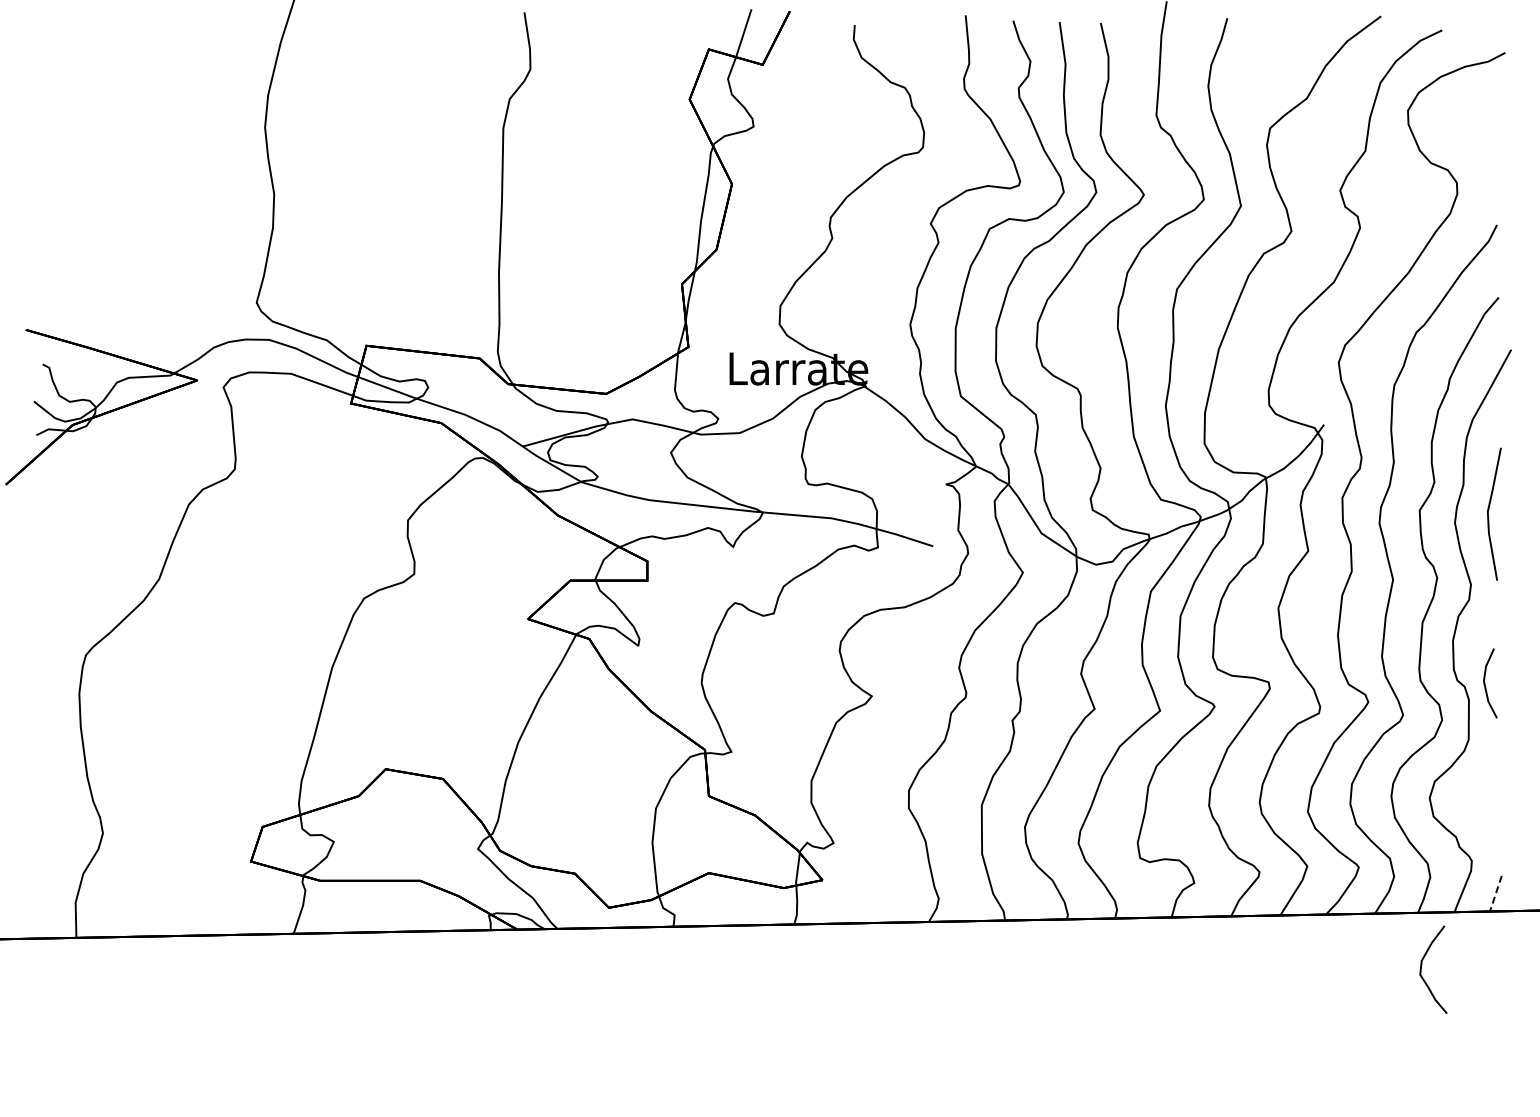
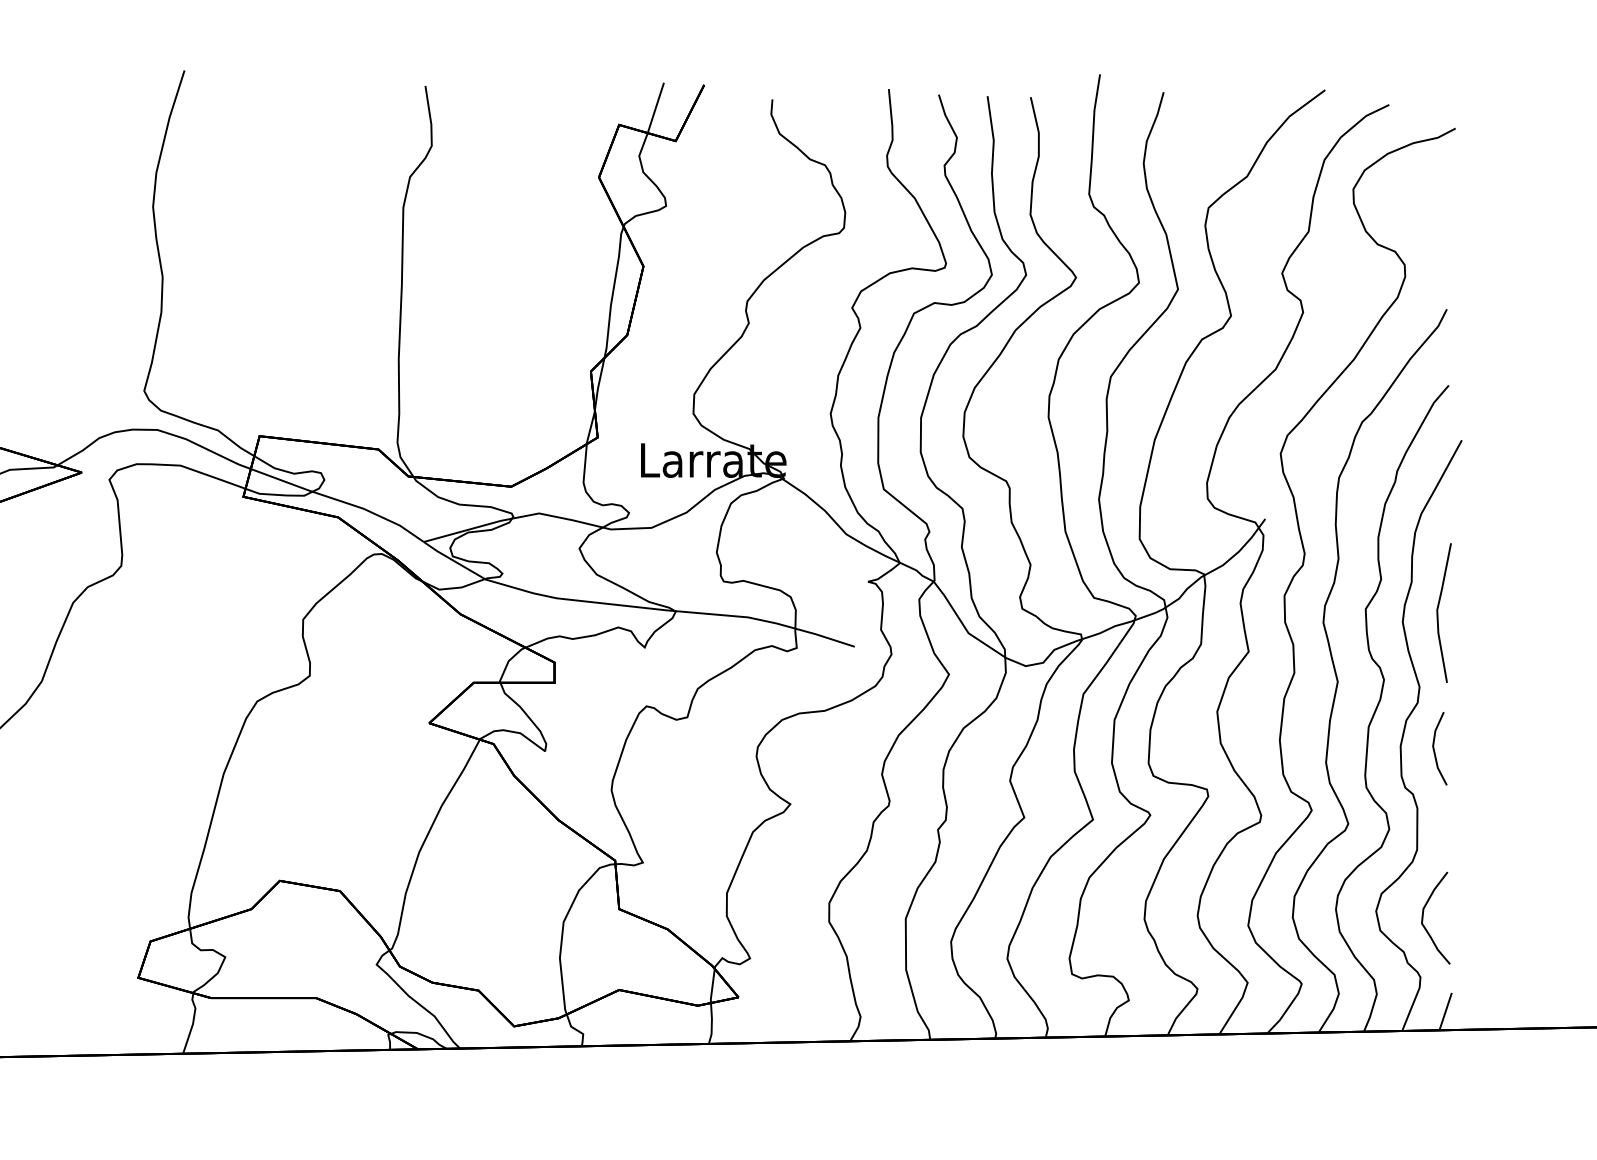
line: (1485, 683) -> (1434, 748), moved
line: (1495, 893) -> (1445, 1011), dashed -> solid
curve: (1422, 965) -> (1424, 913), moved

